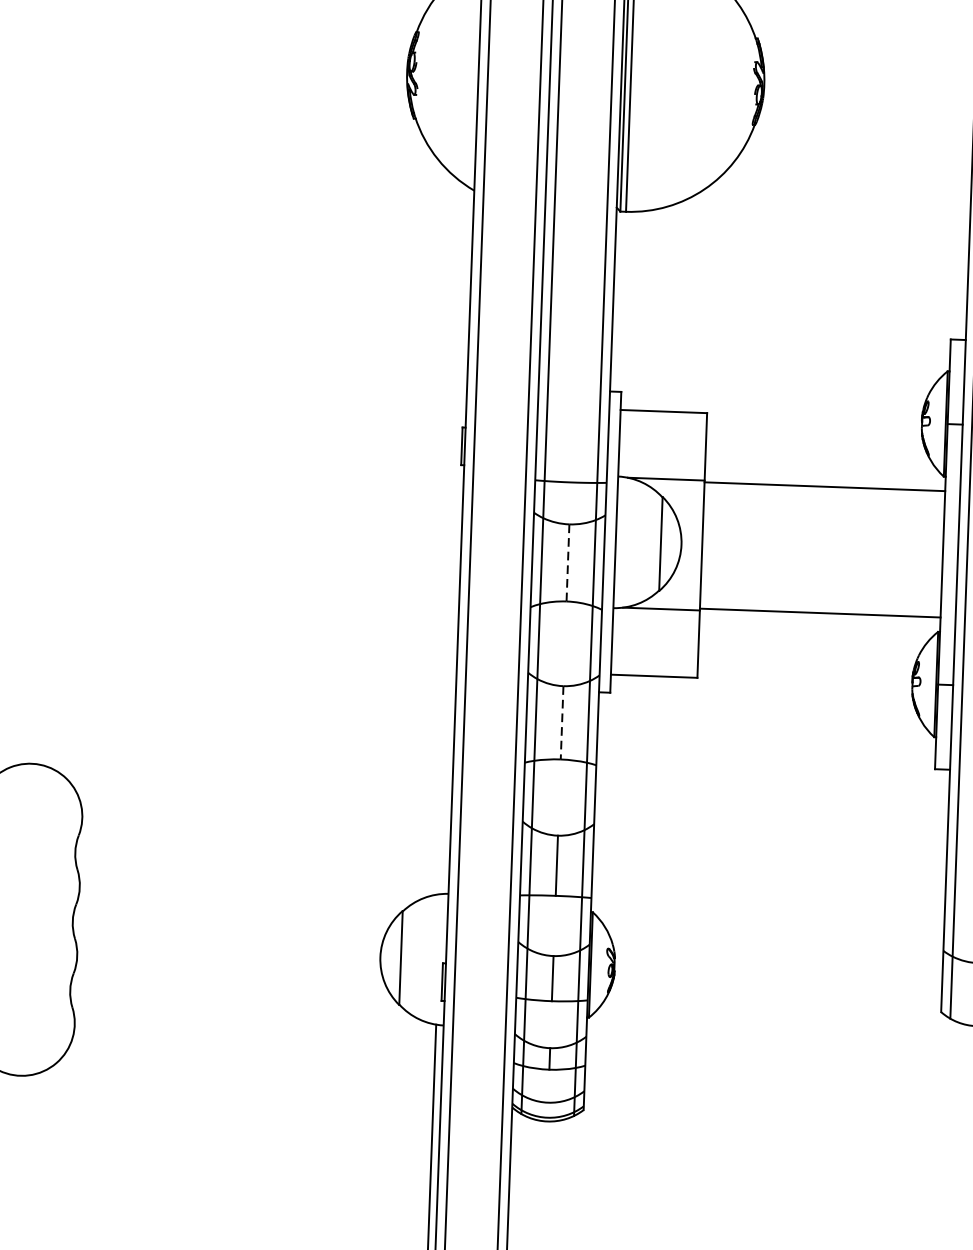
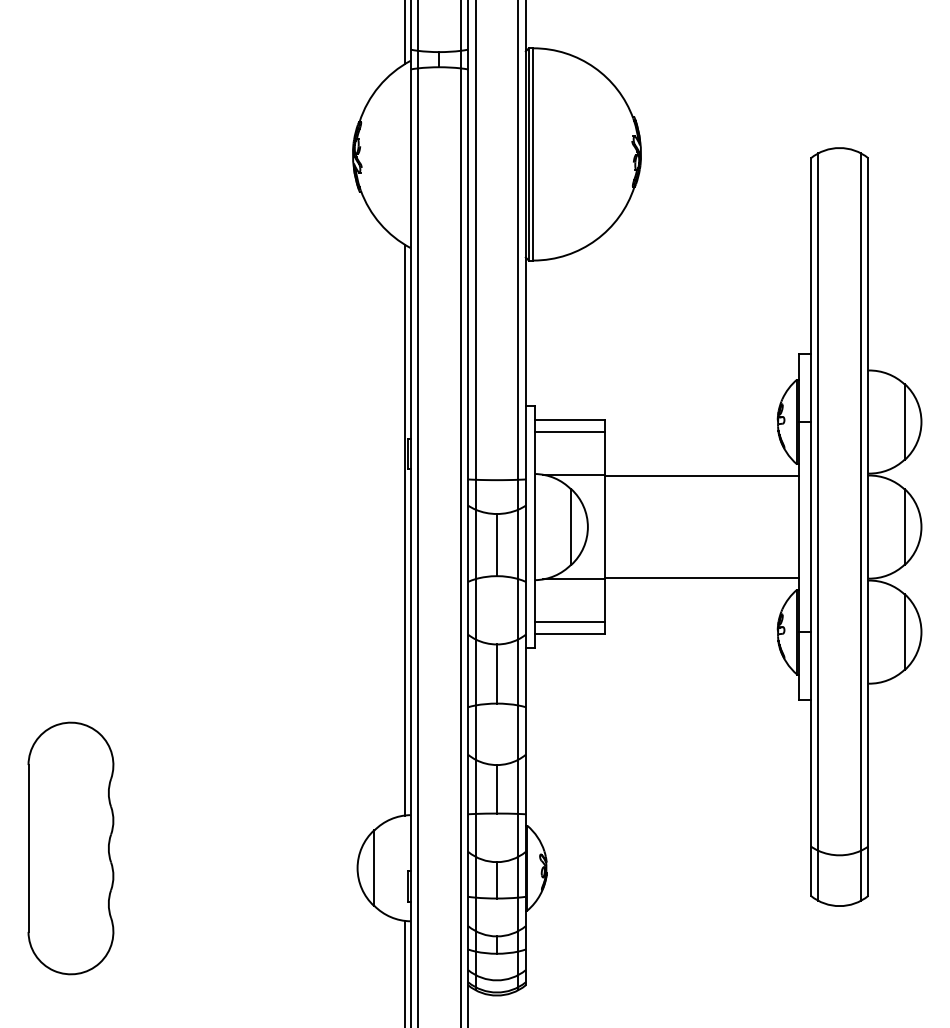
line: (663, 425) -> (569, 431), added
line: (453, 539) -> (404, 529), added
line: (568, 563) -> (497, 545), dashed -> solid
line: (654, 662) -> (569, 622), added
line: (562, 723) -> (497, 674), dashed -> solid

